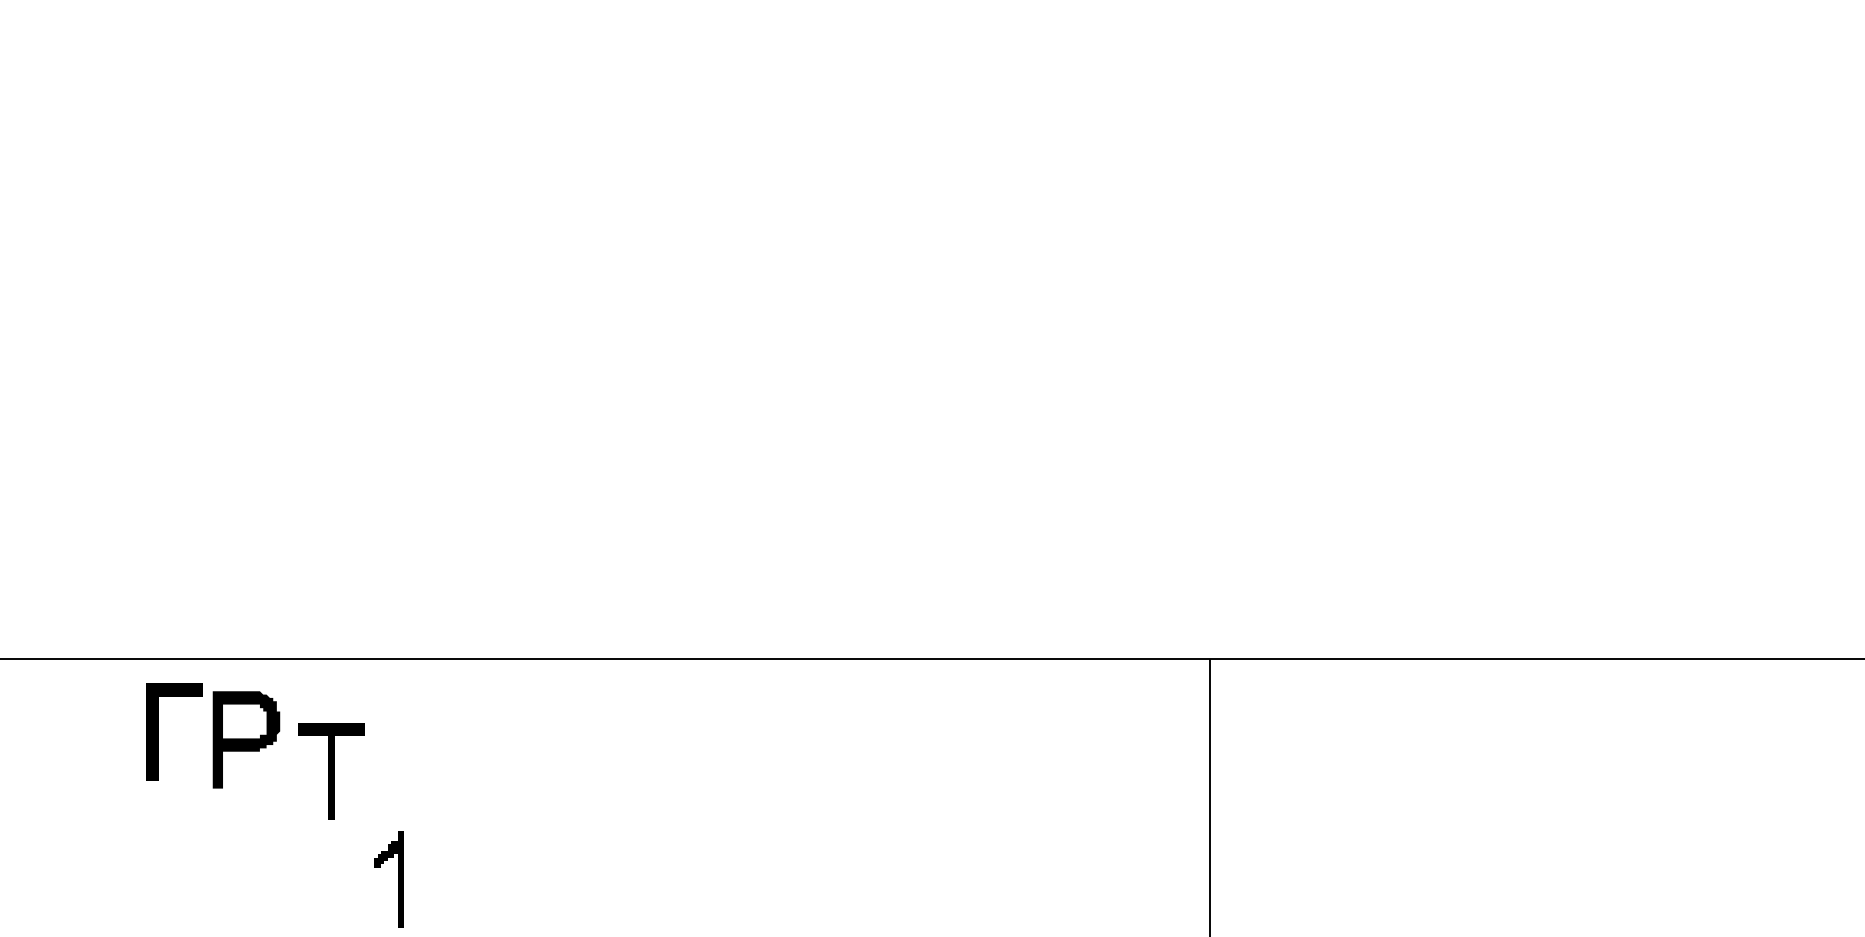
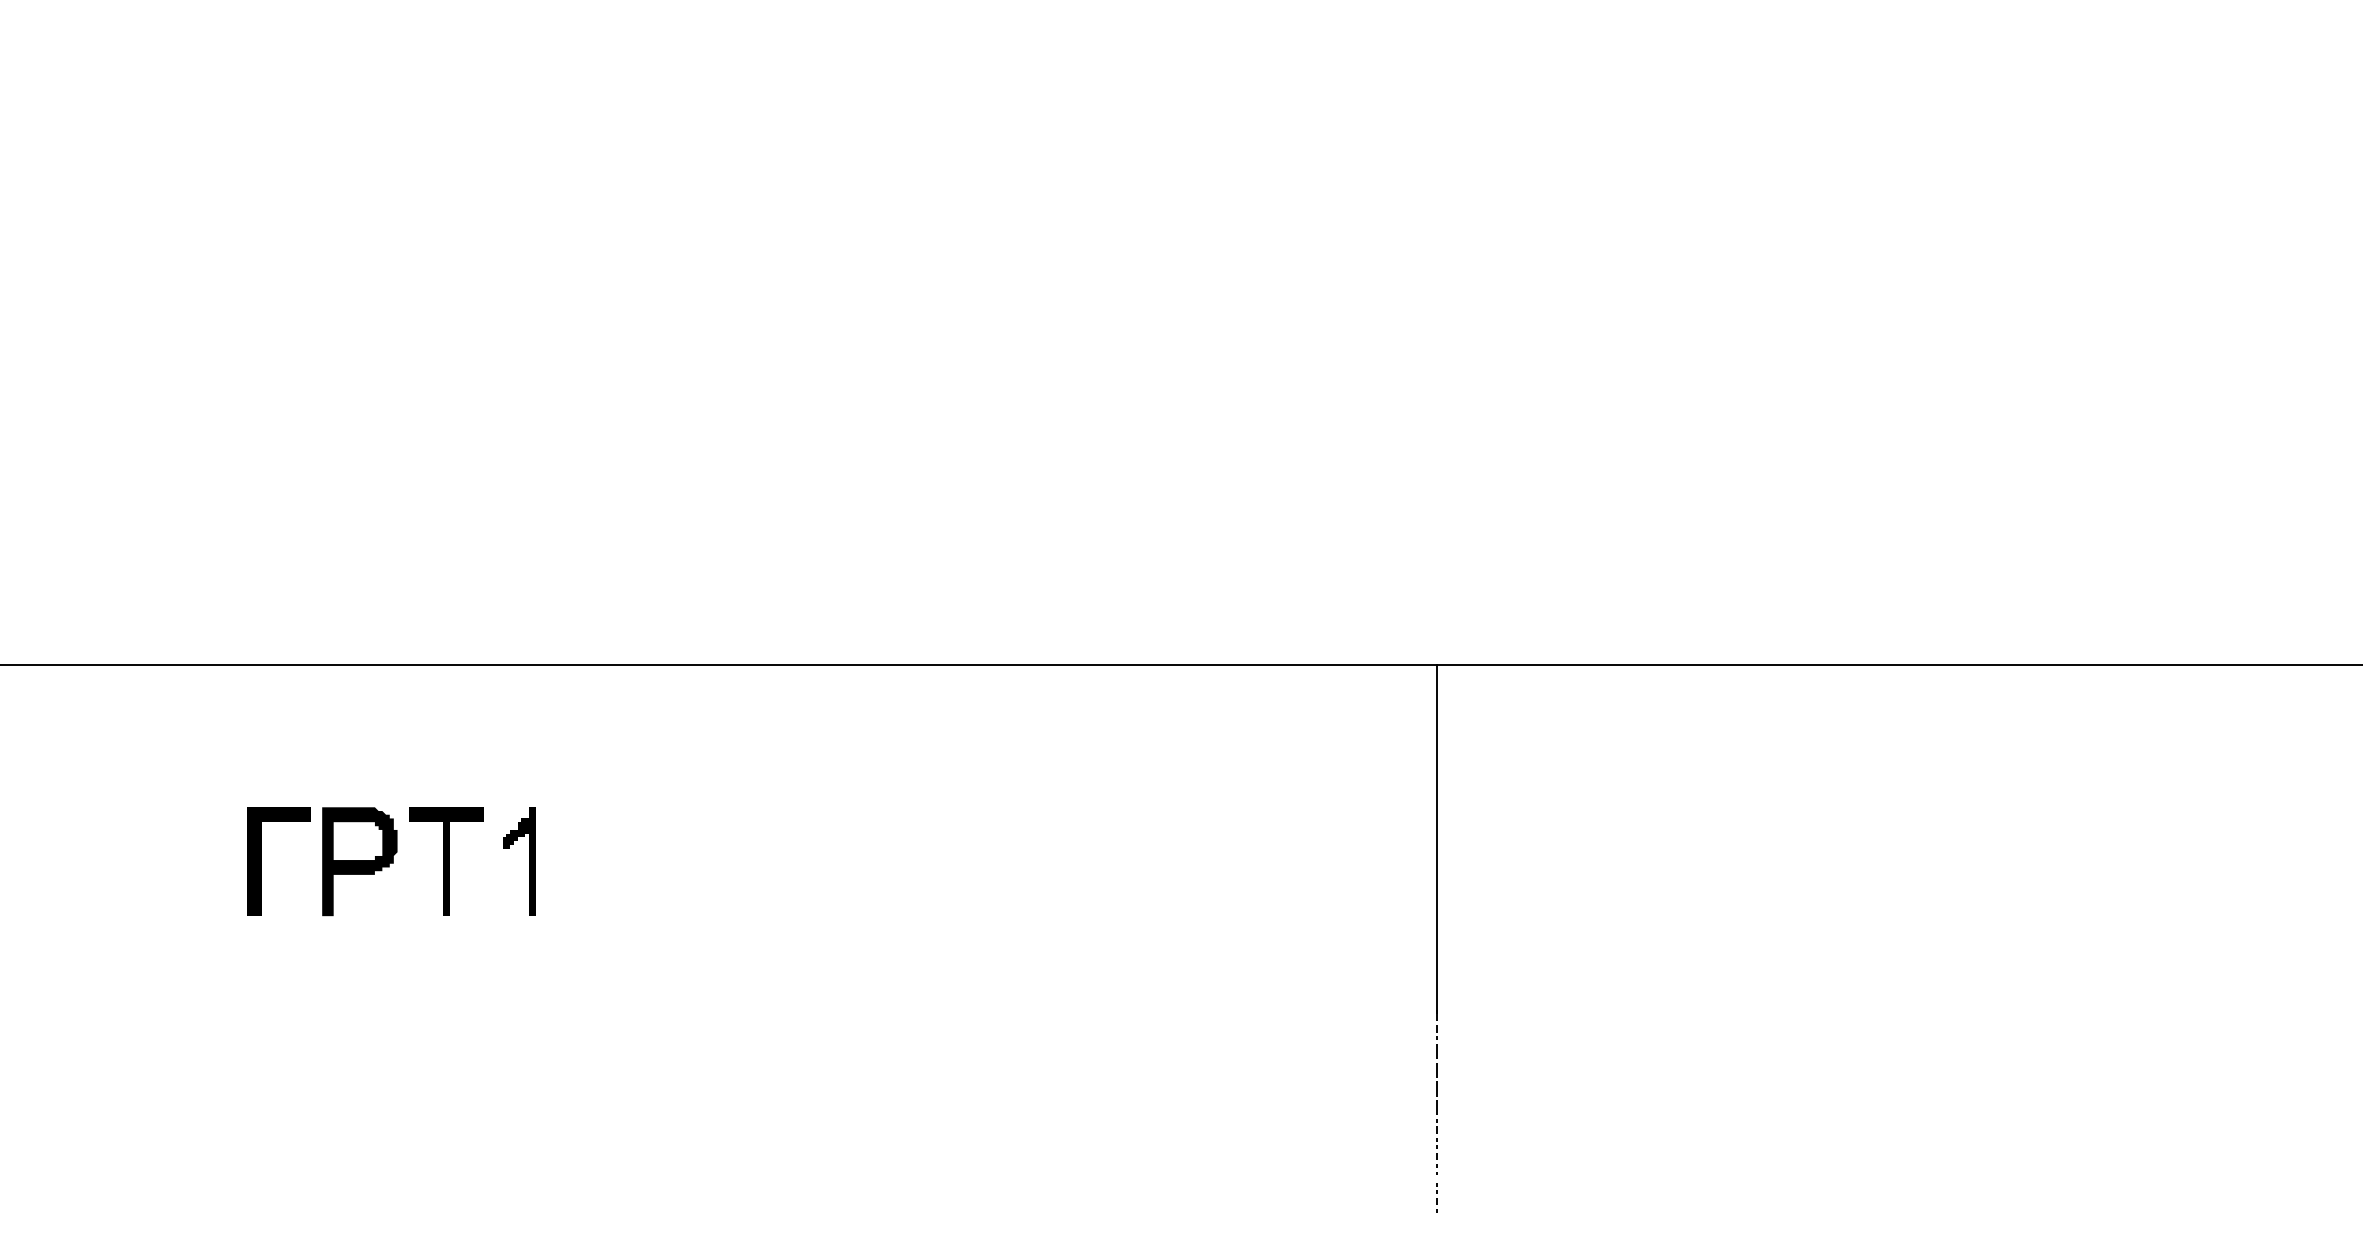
part: (158, 731) -> (261, 861), moved
part: (246, 739) -> (359, 861), moved
part: (331, 771) -> (446, 861), moved
part: (398, 879) -> (529, 861), moved

